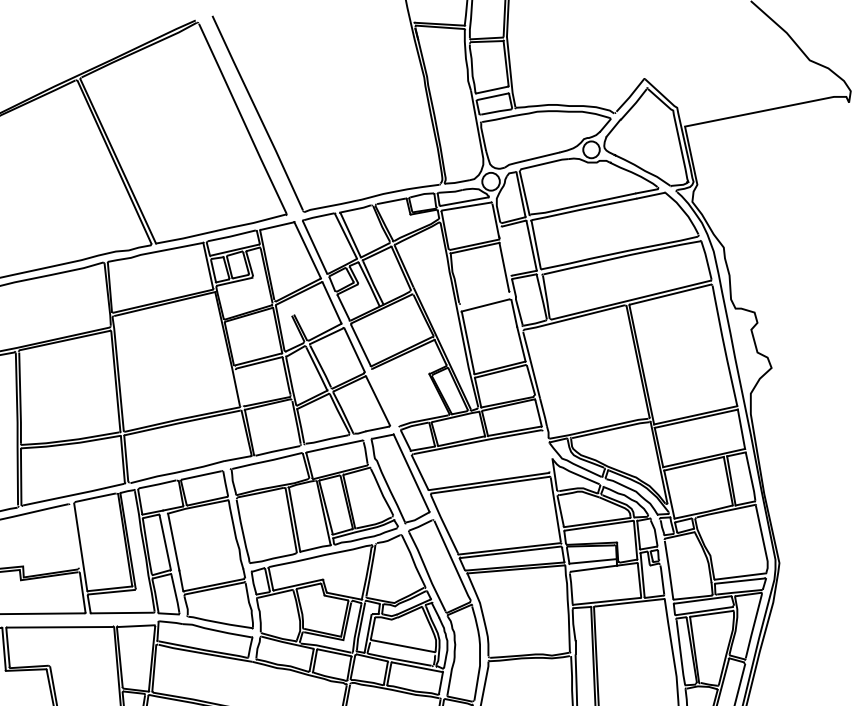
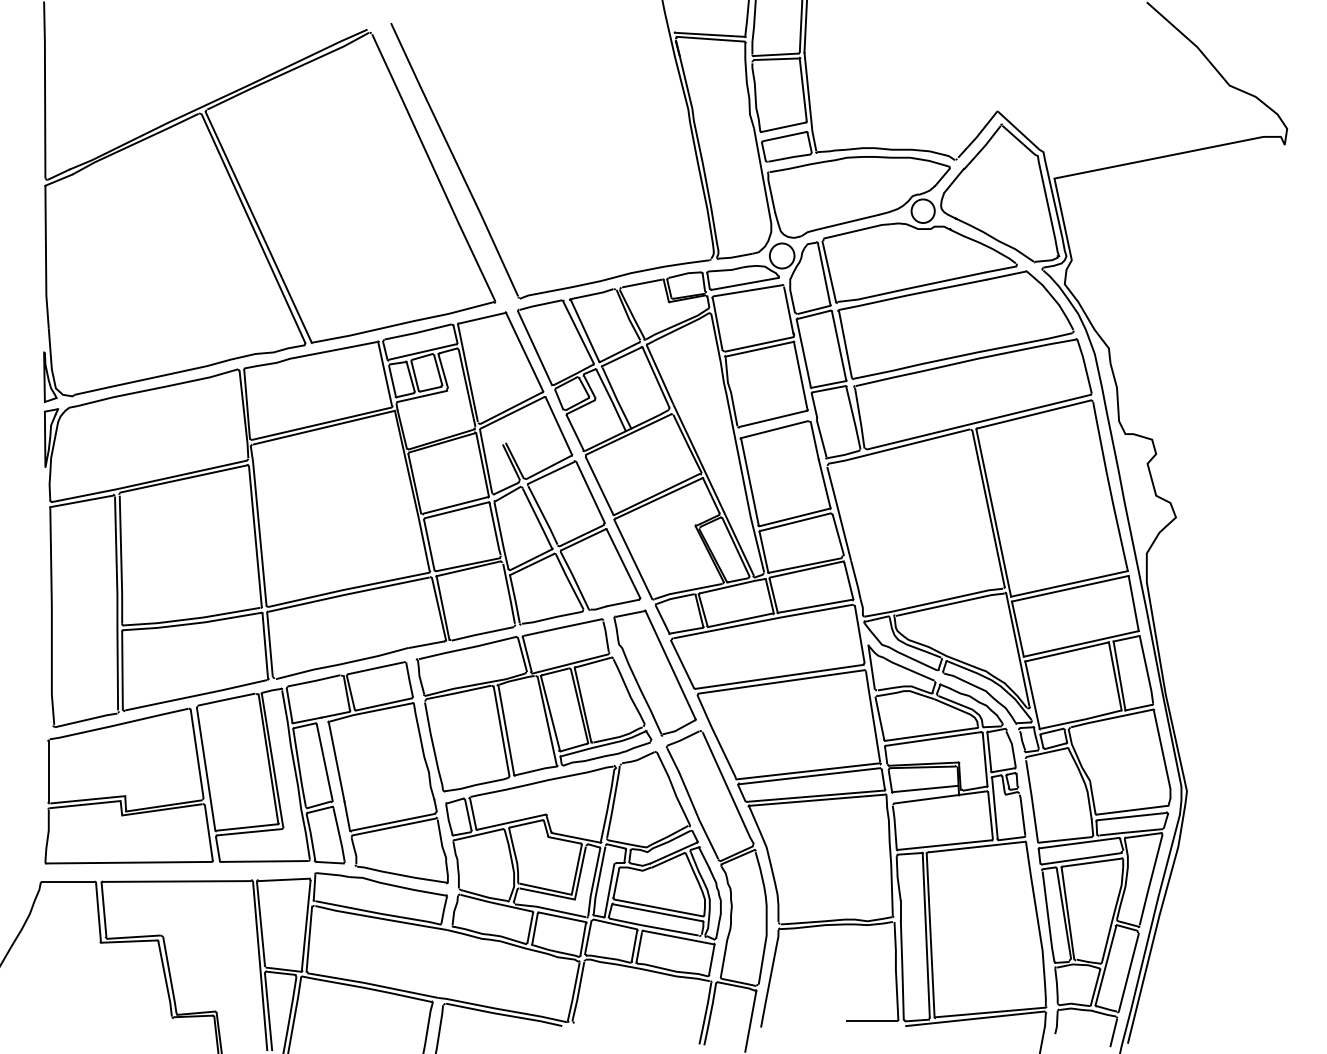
line: (506, 250) -> (803, 352), added
line: (484, 297) -> (772, 418), added
line: (239, 387) -> (429, 545), added
line: (385, 397) -> (633, 559), added
line: (546, 451) -> (859, 634), added
line: (73, 535) -> (196, 752), added
line: (402, 649) -> (657, 912), added

